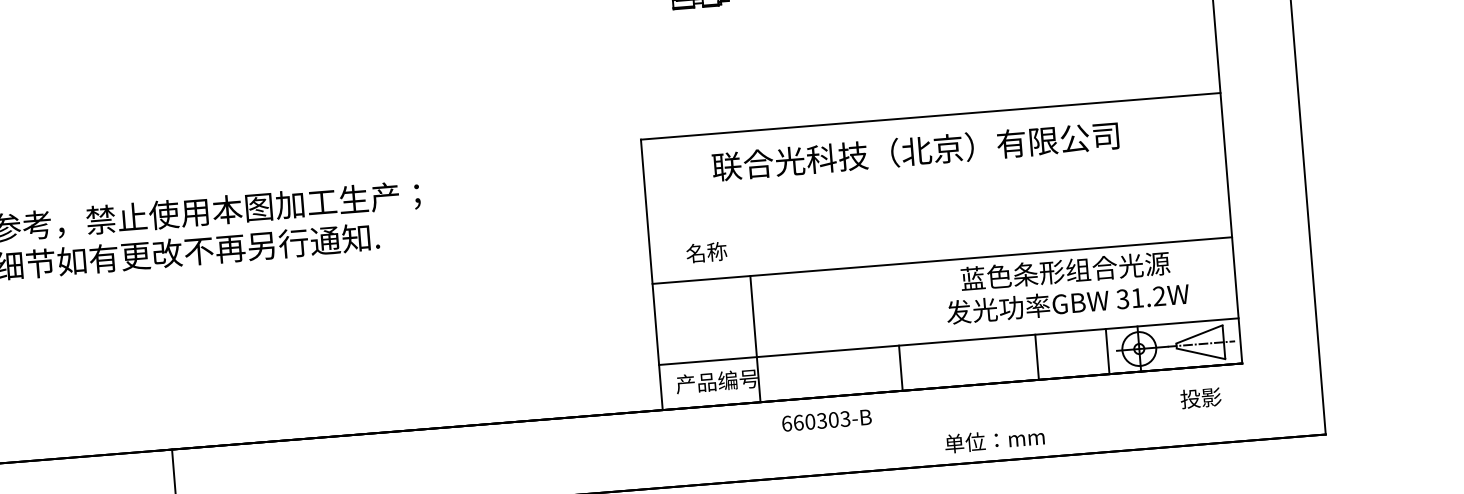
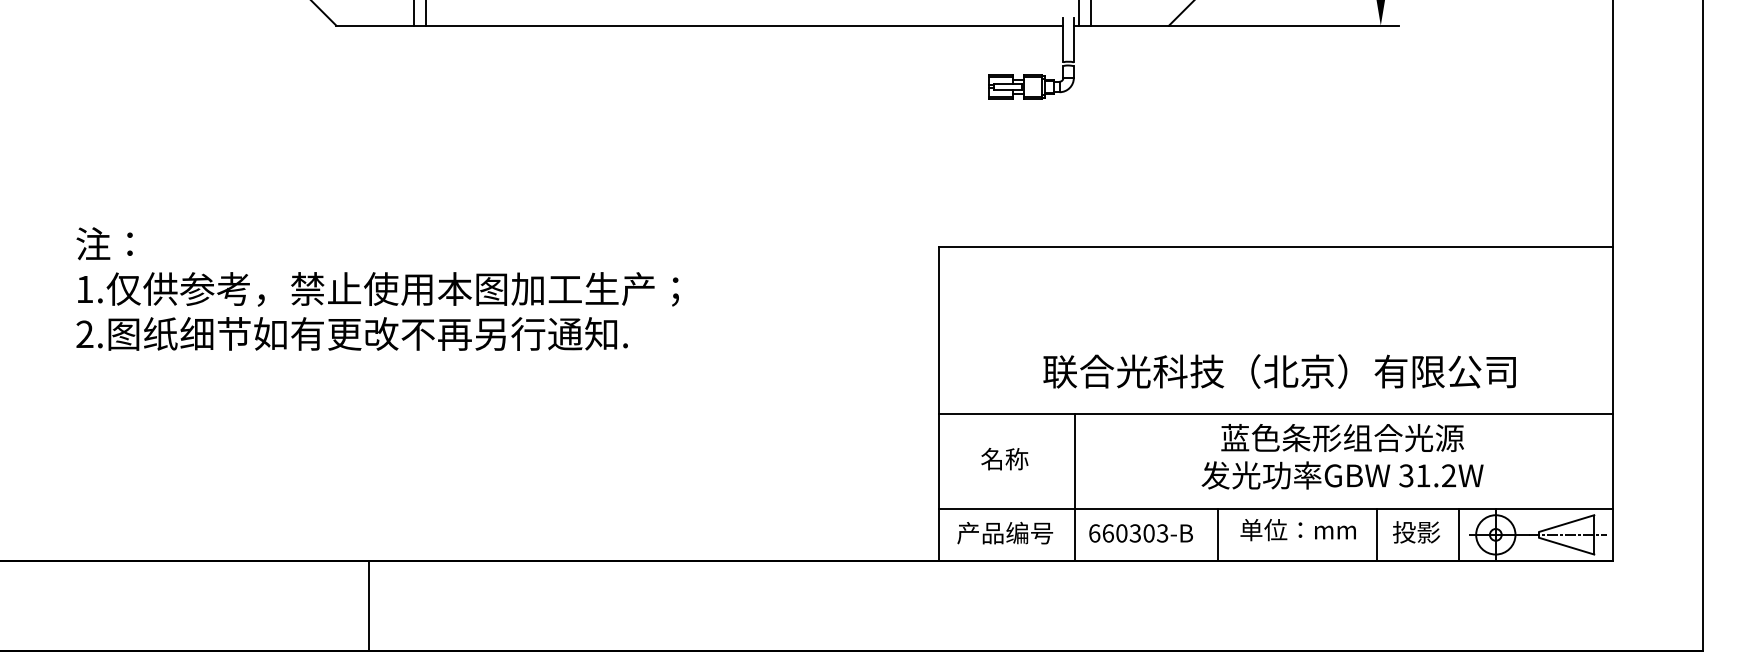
text: (915, 151) -> (1279, 371), moved
text: (706, 252) -> (1004, 458), moved
text: (1066, 287) -> (1342, 456), moved
line: (755, 338) -> (1075, 487), moved
text: (1200, 398) -> (1416, 532), moved
text: (826, 420) -> (1140, 533), moved
text: (994, 440) -> (1297, 530), moved

